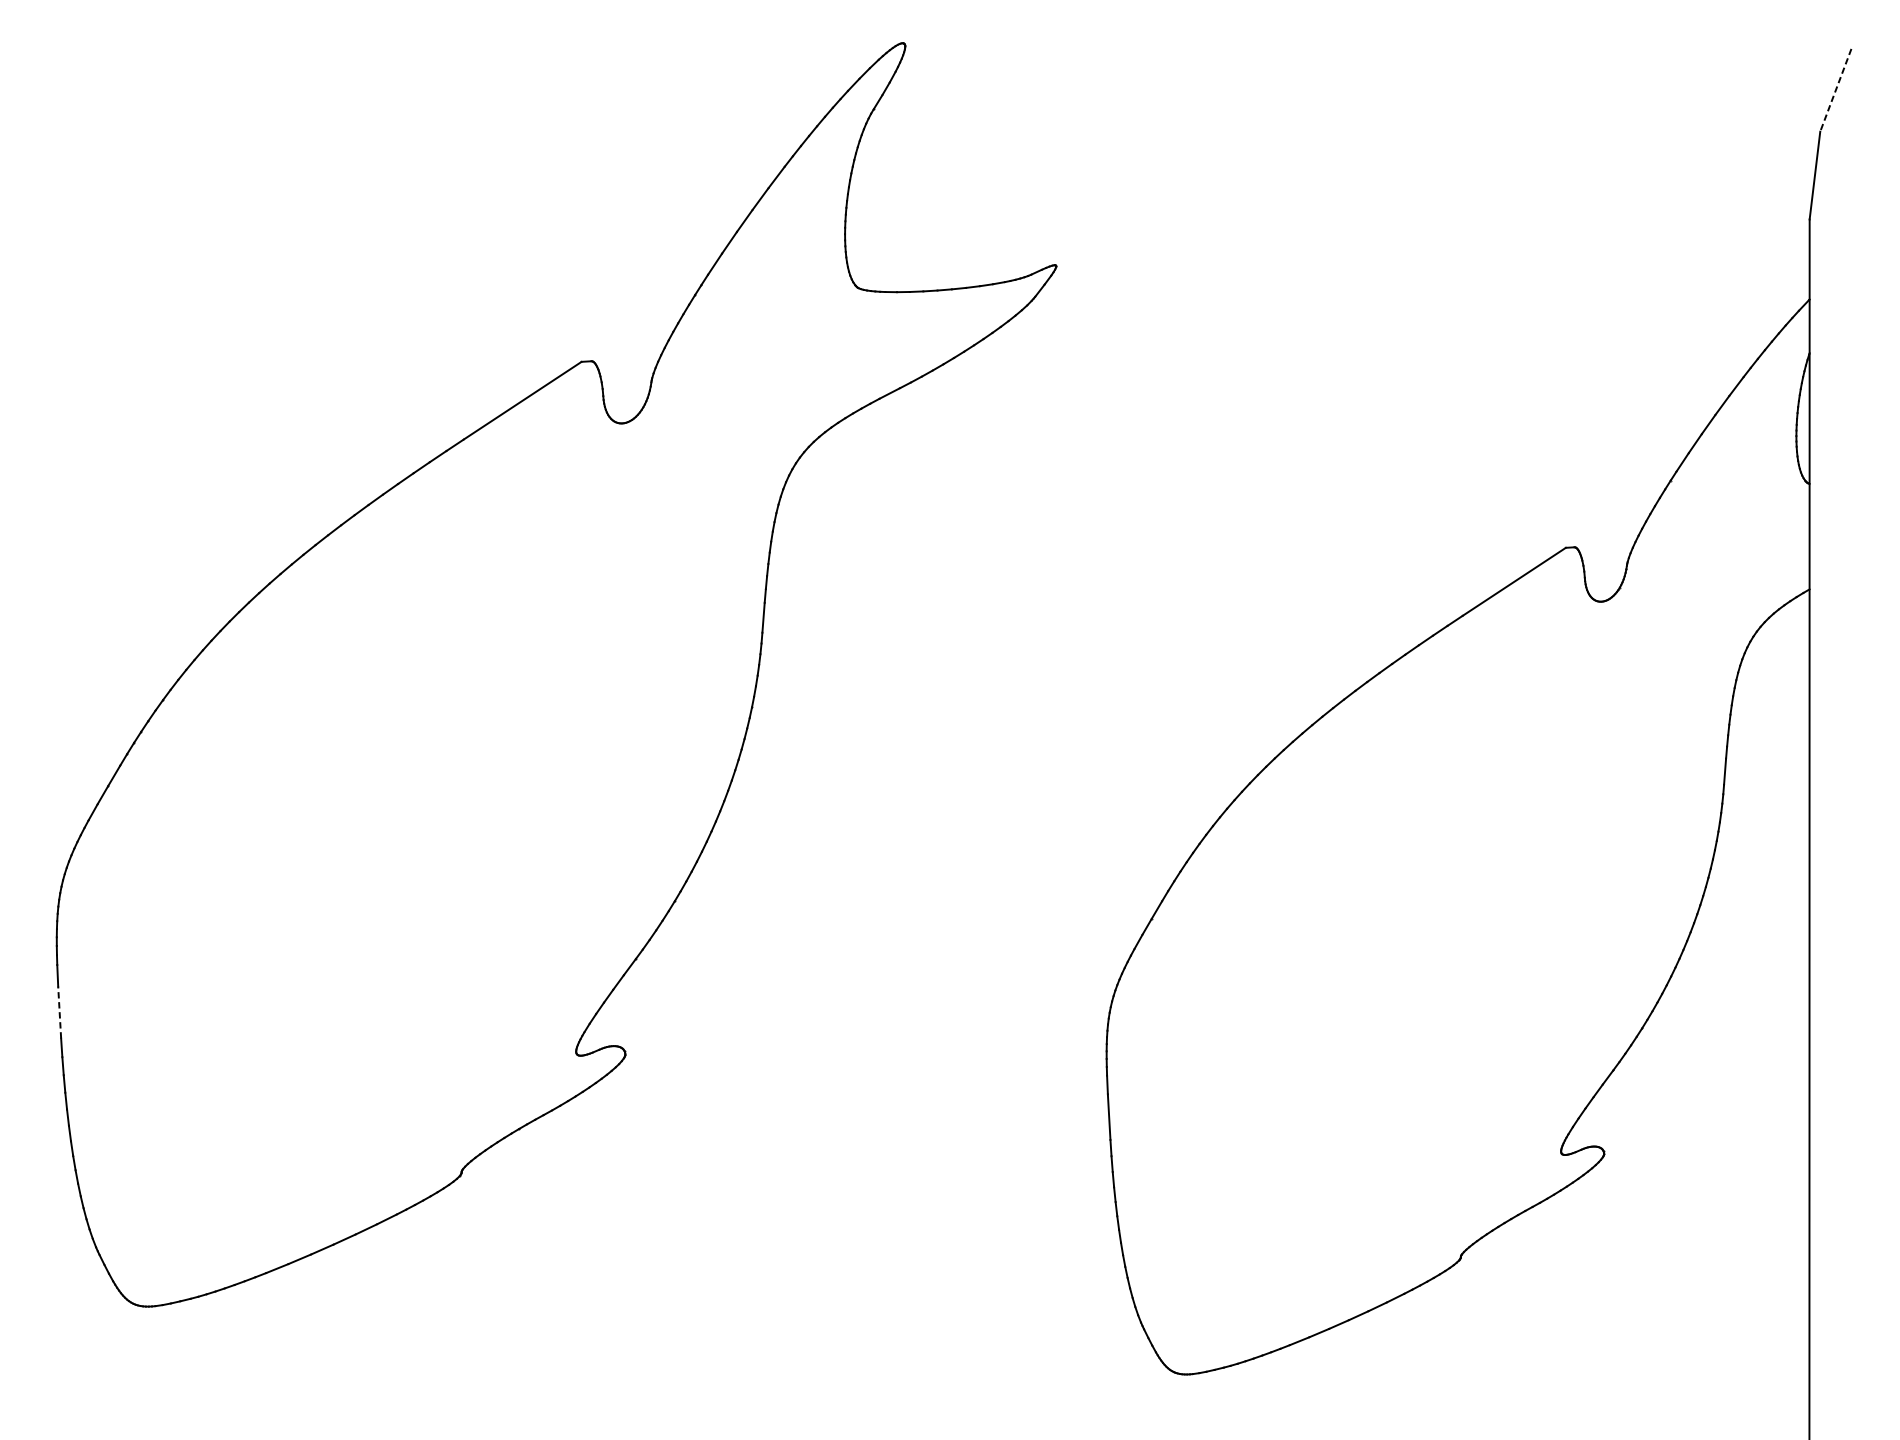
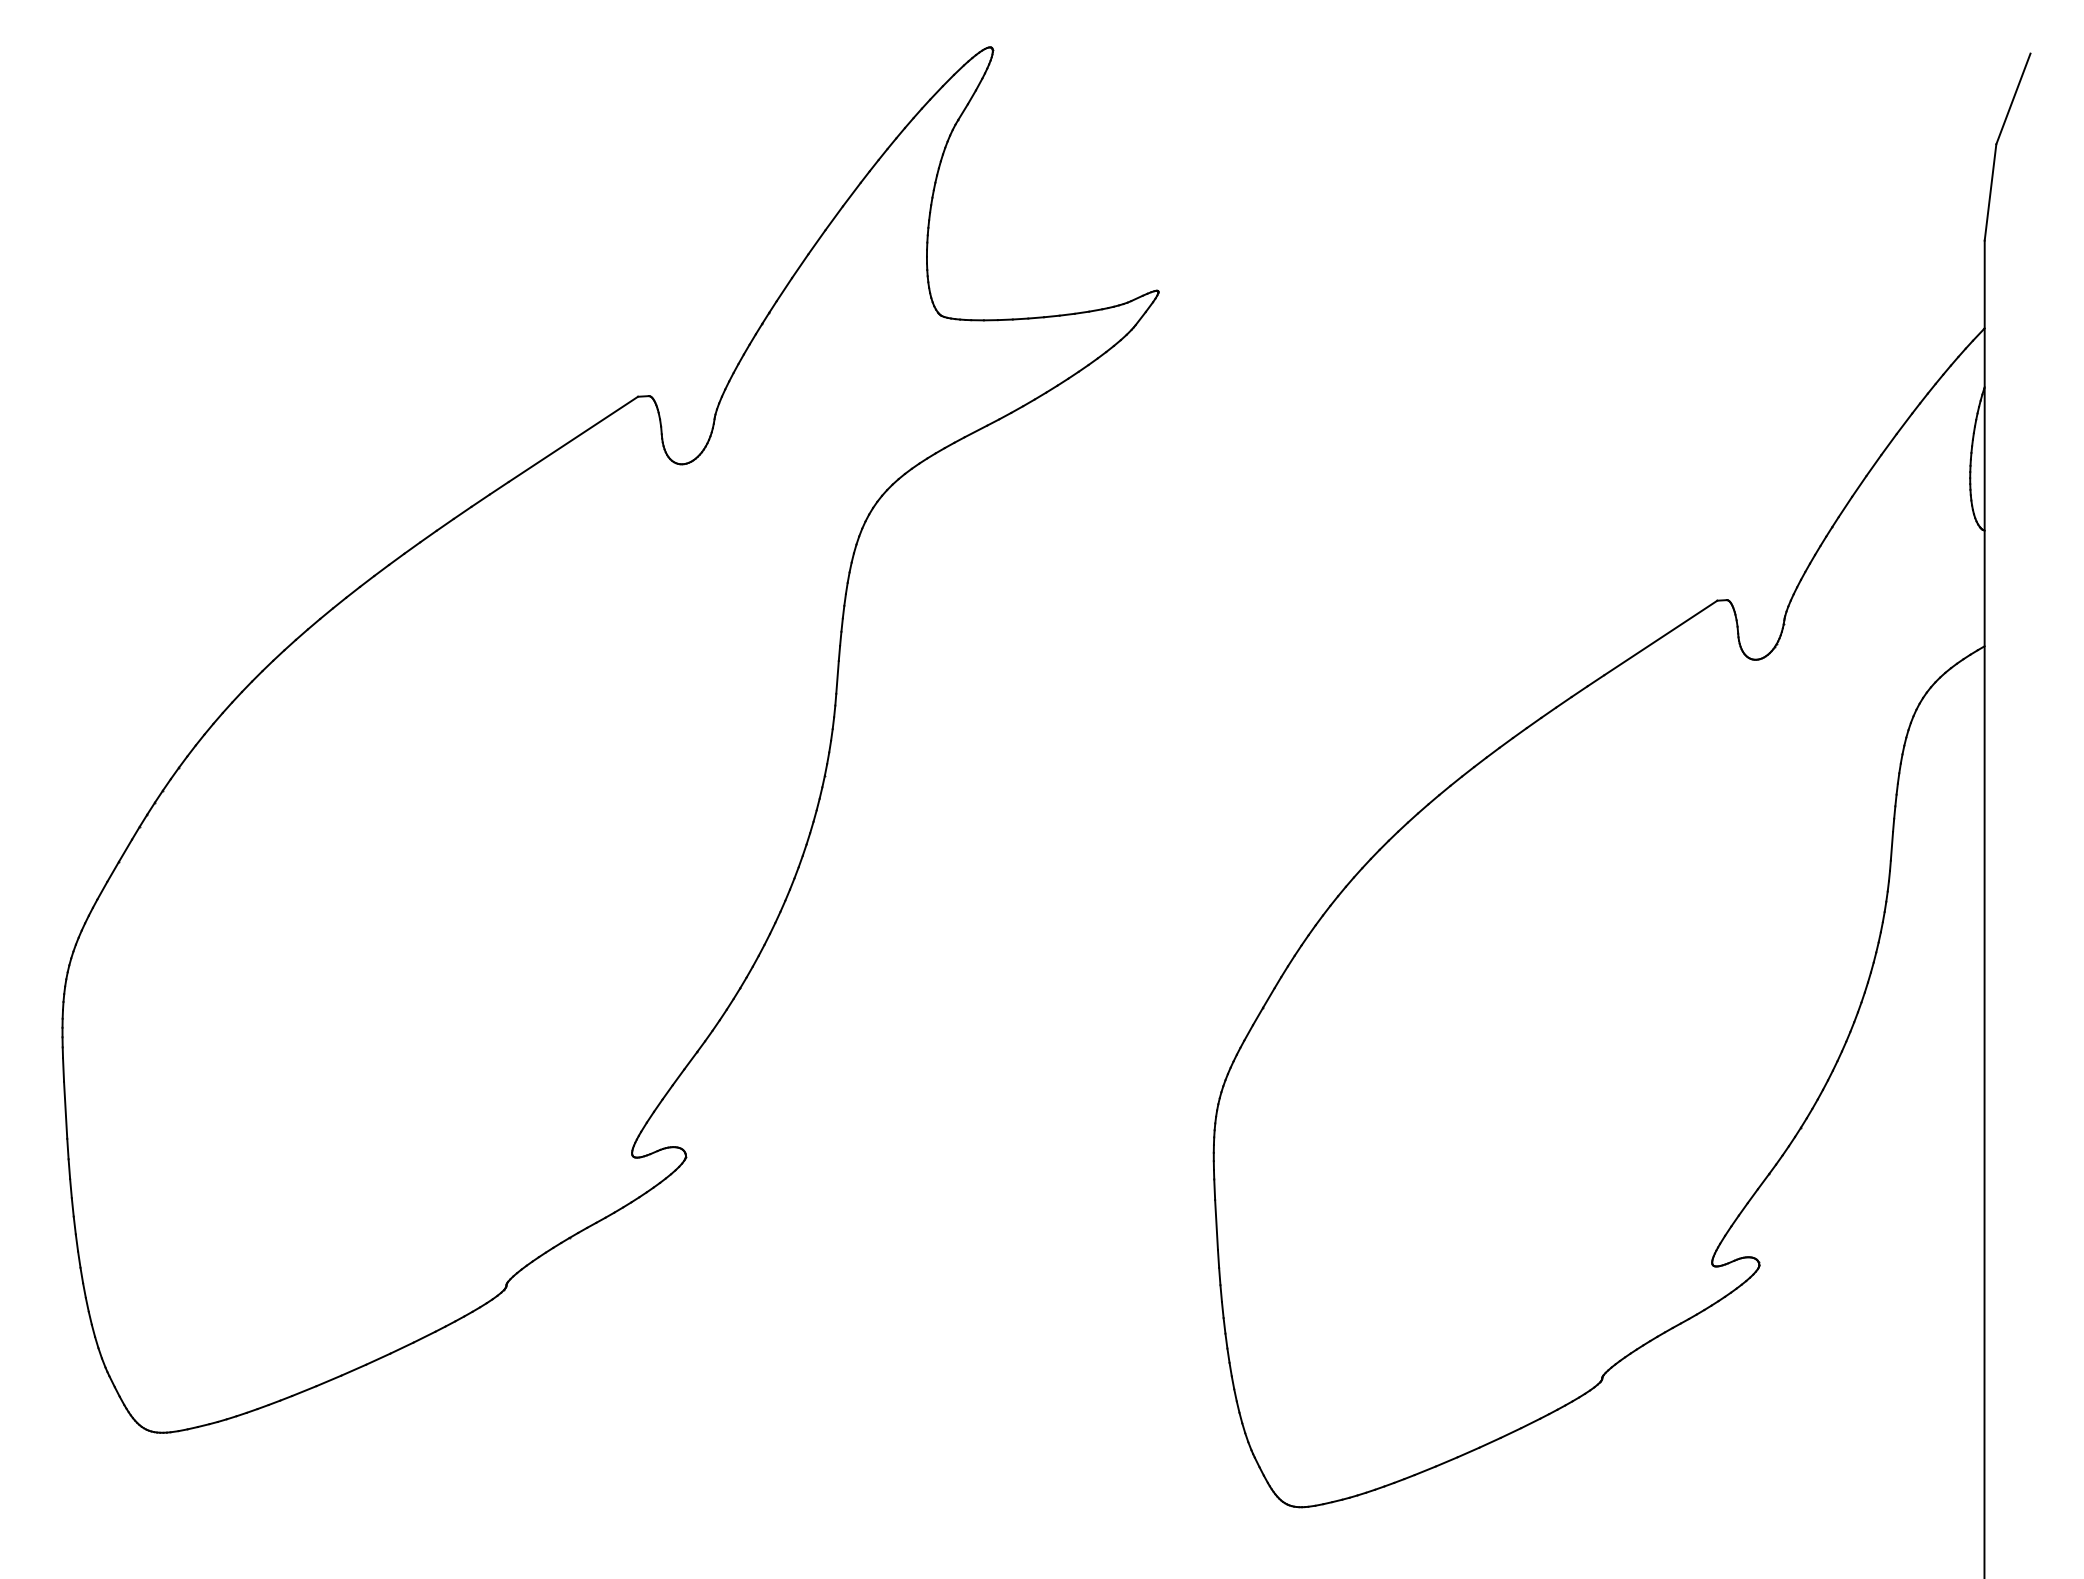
line: (1835, 90) -> (2013, 99), dashed -> solid
line: (59, 1012) -> (65, 1110), dashed -> solid

